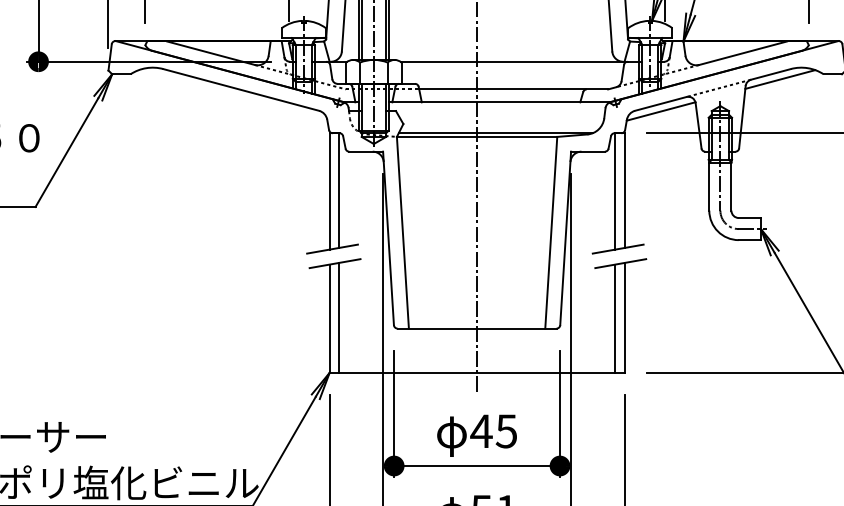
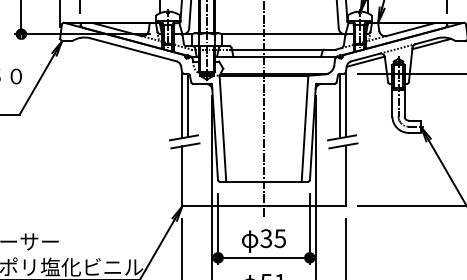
line: (338, 317) -> (187, 175), removed
line: (615, 318) -> (340, 176), removed
text: (481, 431) -> (266, 238), 45 -> 35

